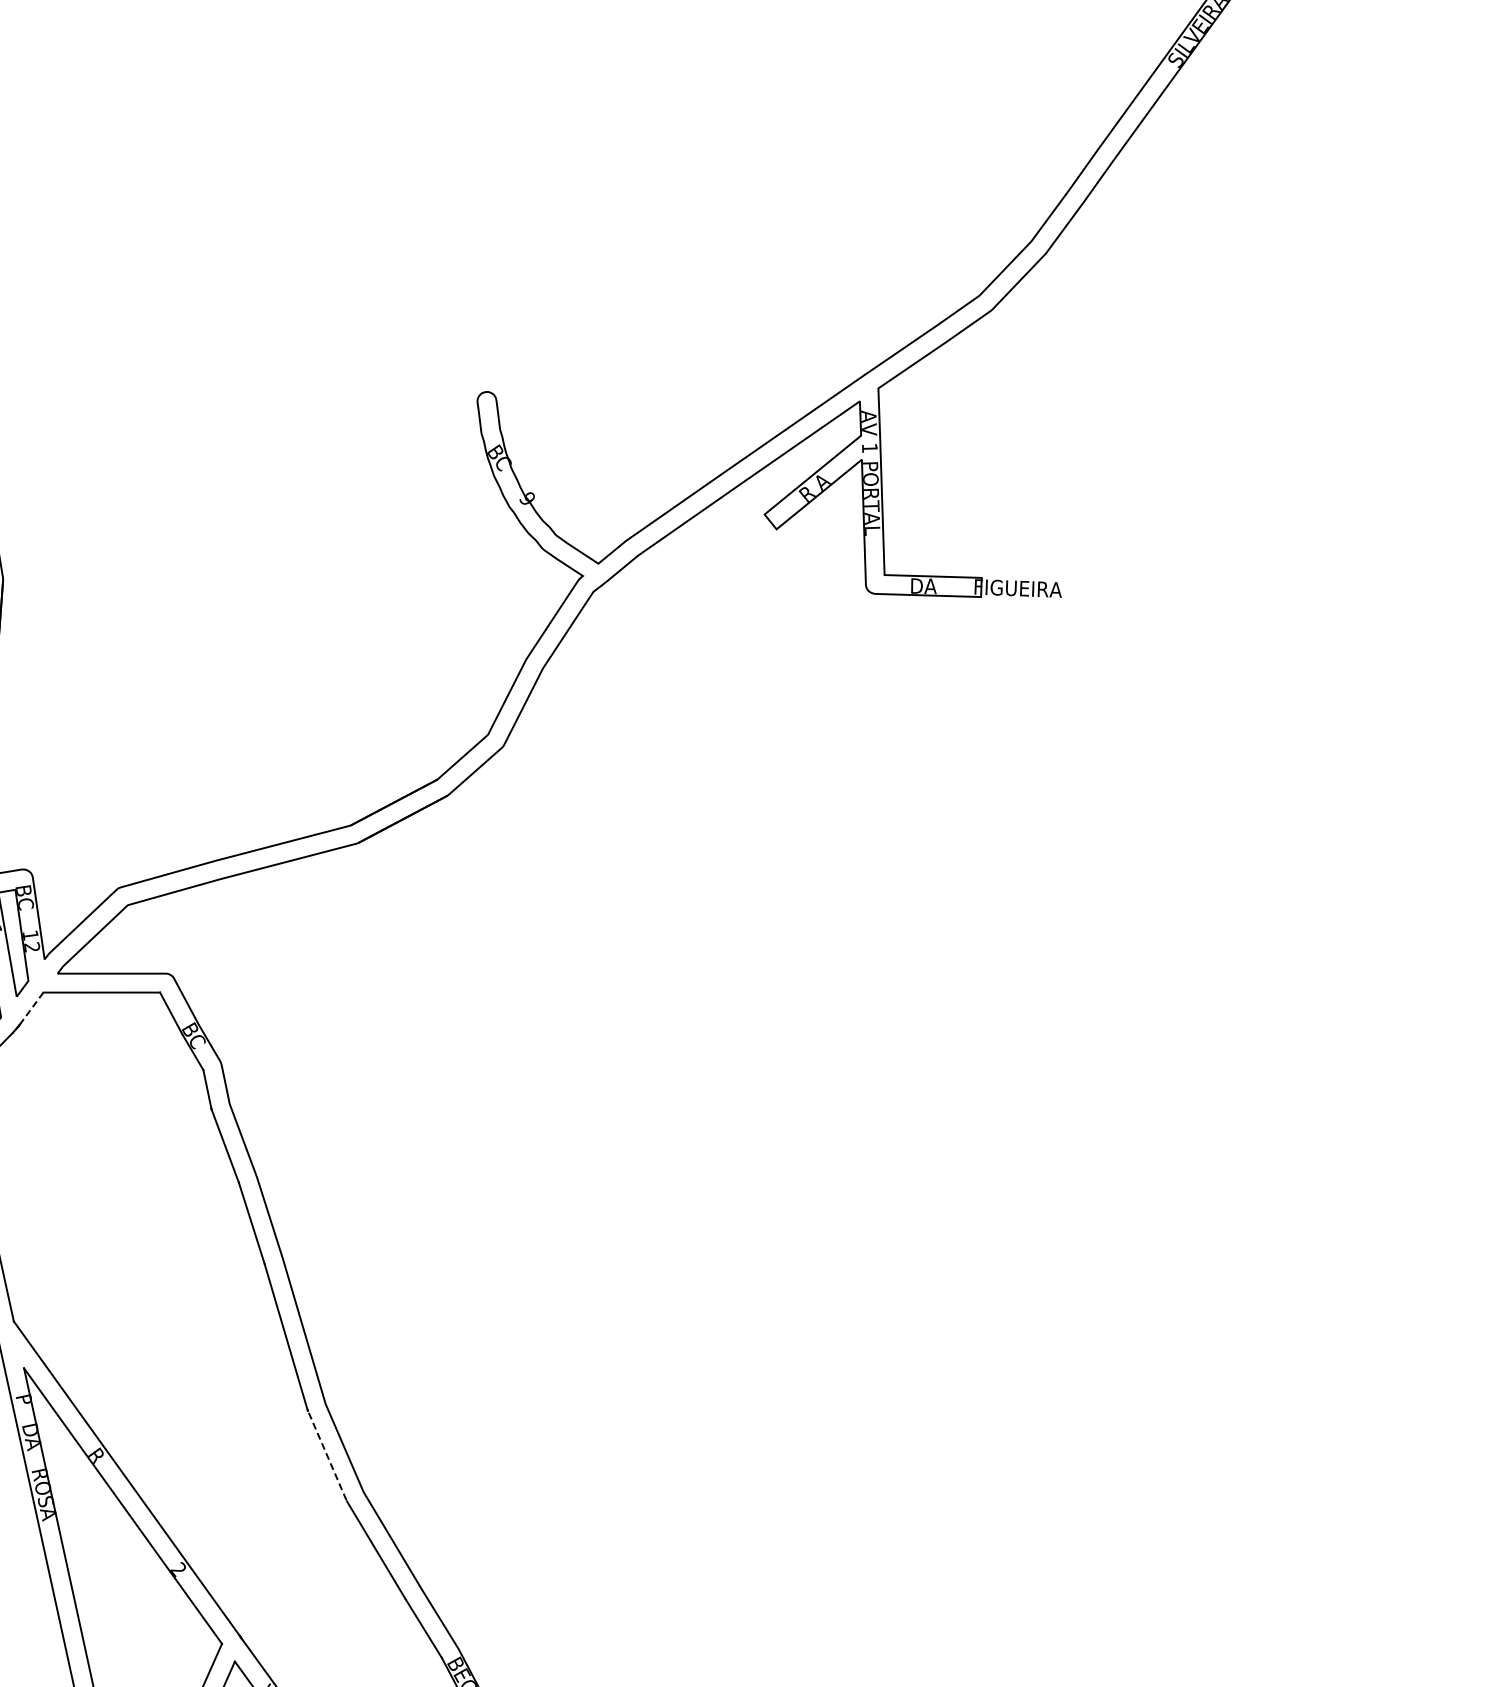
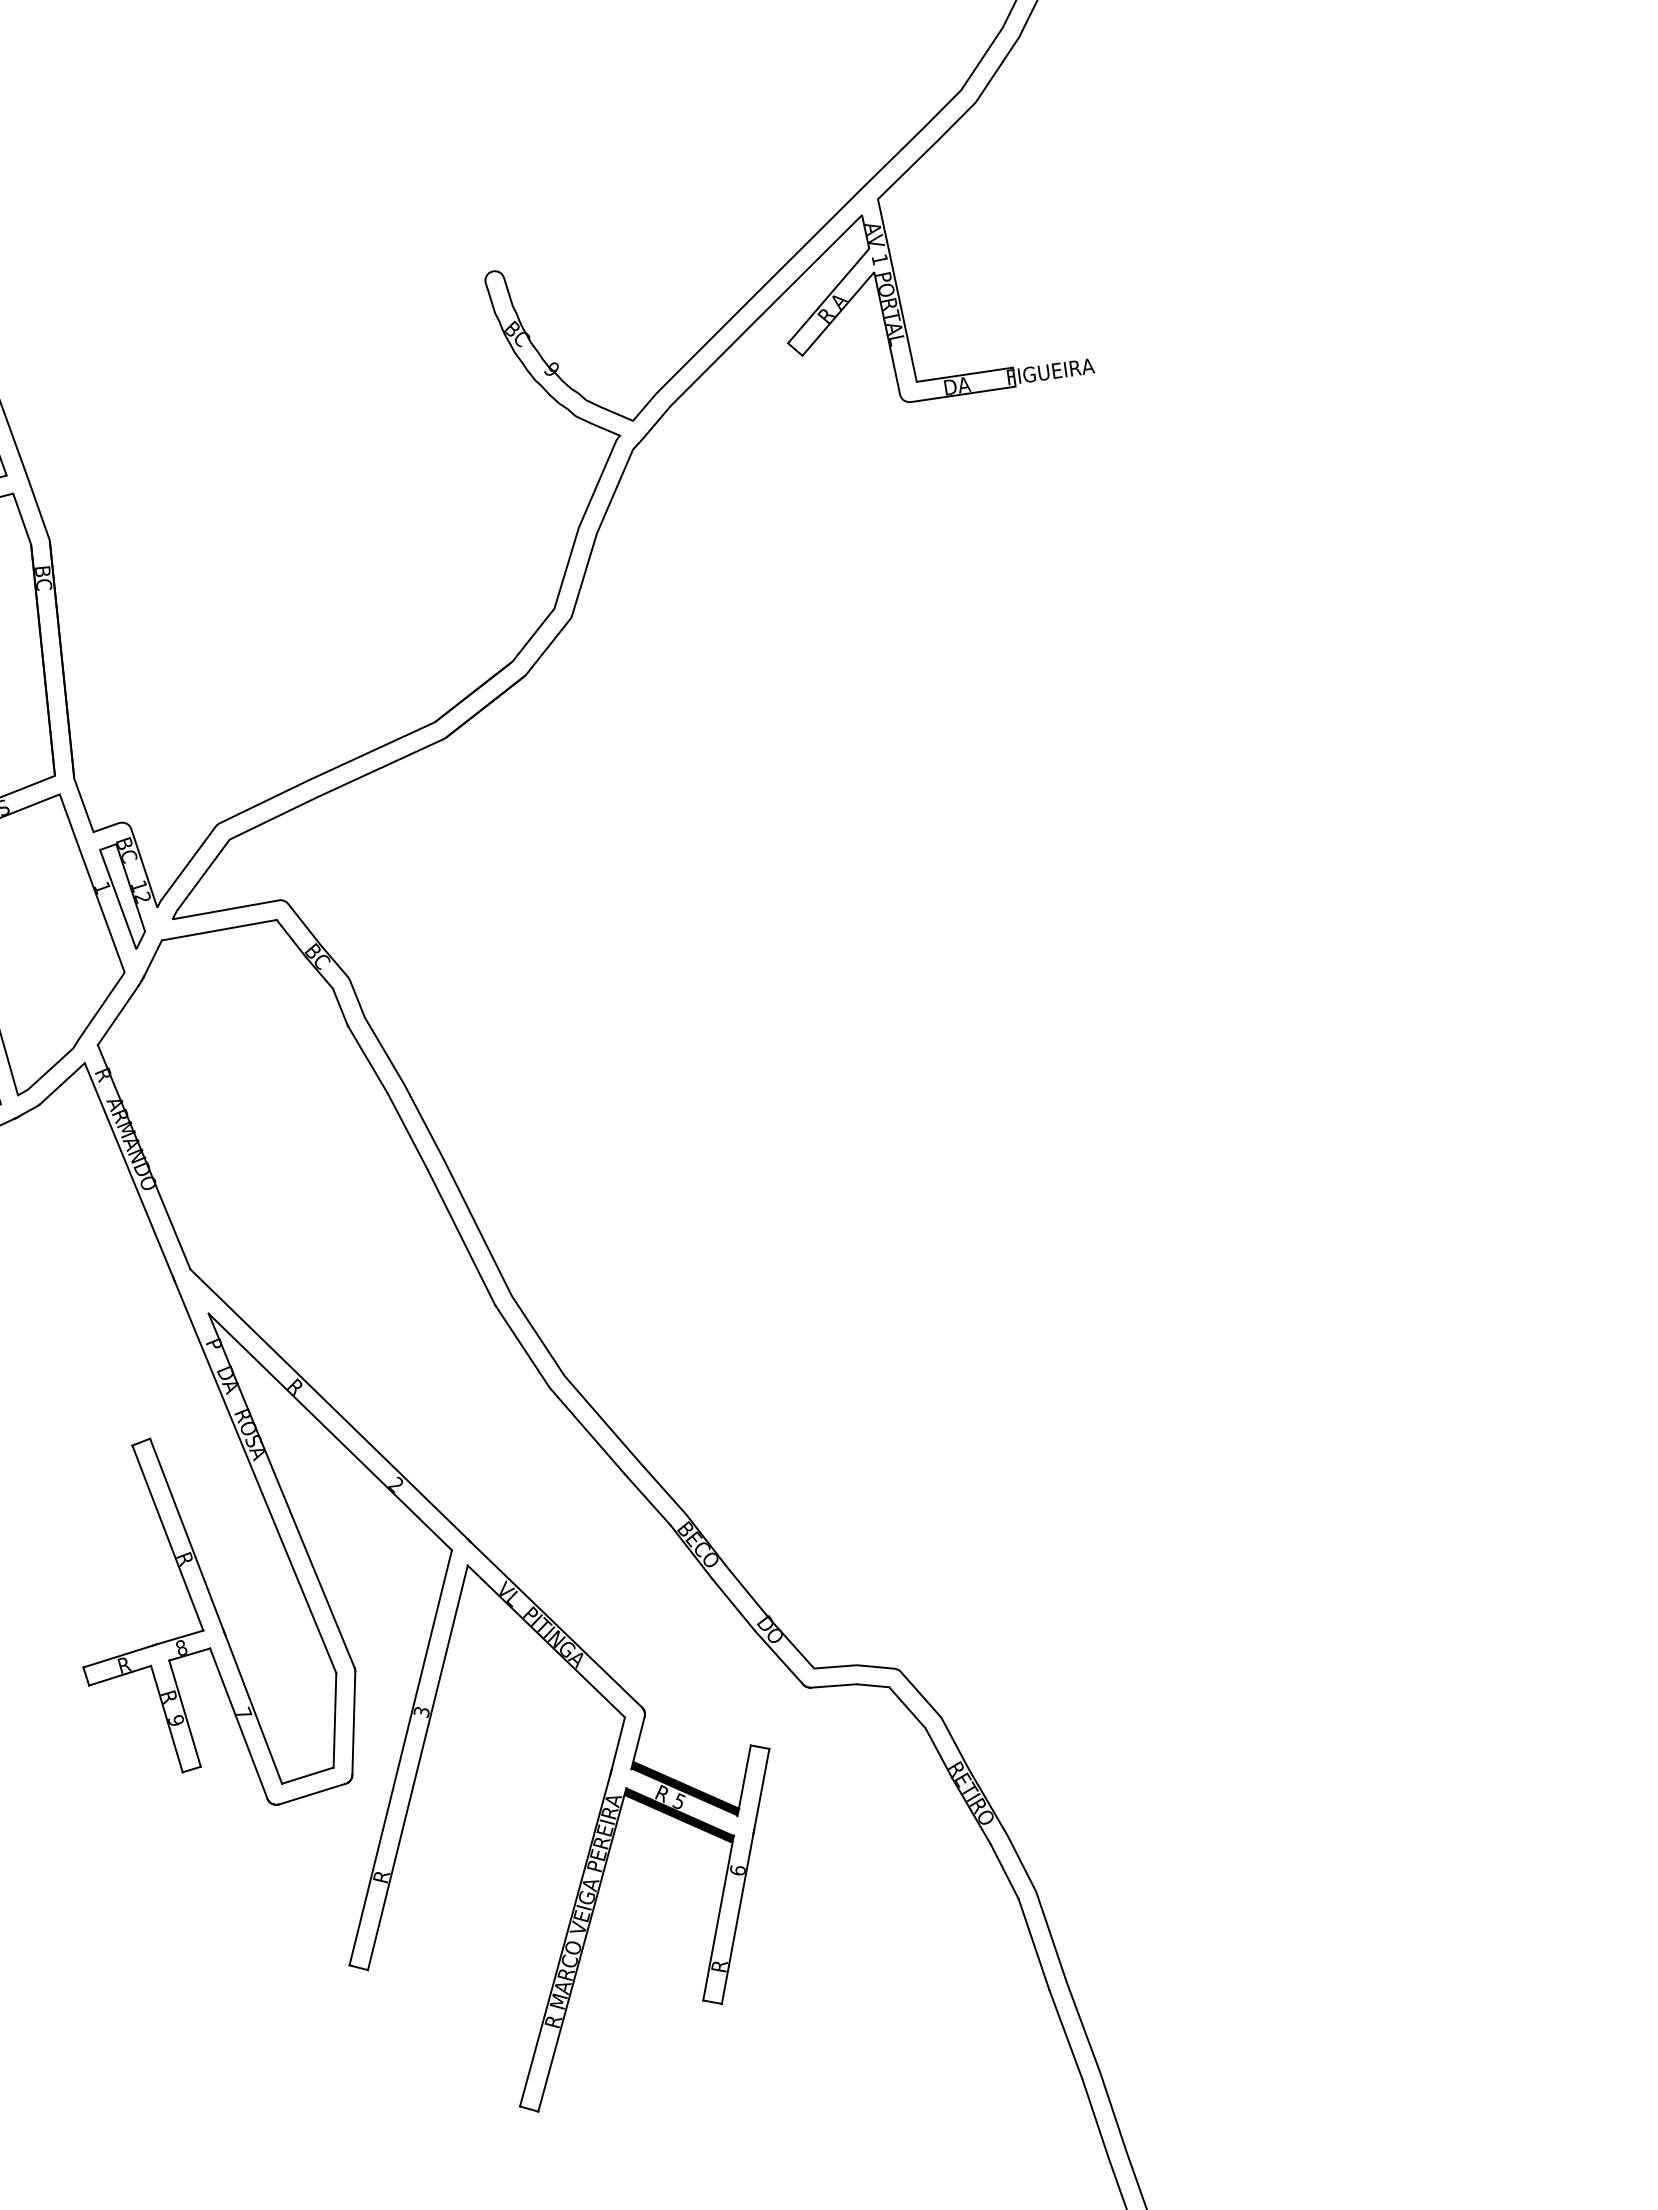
line: (32, 1008) -> (153, 958), dashed -> solid
line: (327, 1455) -> (522, 1346), dashed -> solid

